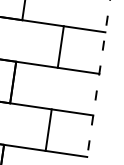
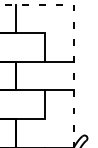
line: (83, 29) -> (58, 33), removed
line: (65, 154) -> (58, 119), removed

